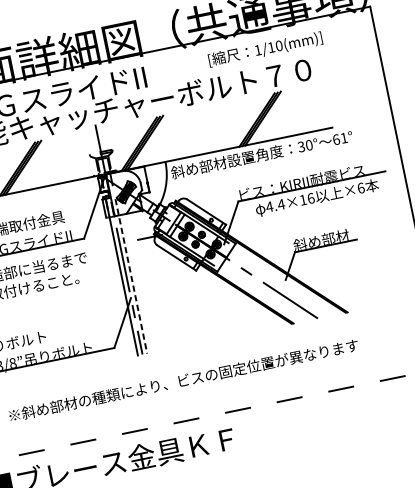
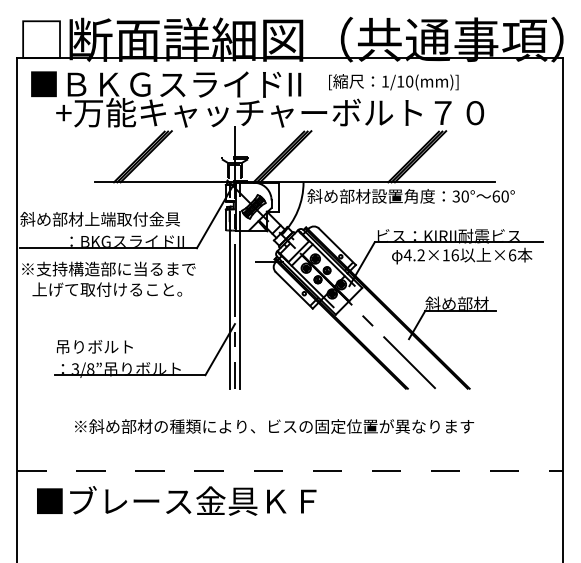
text: (265, 49) -> (393, 82), moved
text: (343, 138) -> (504, 196), 61° -> 60°
text: (281, 204) -> (421, 255), 4.4×16 -> 4.2×16
line: (131, 276) -> (240, 300), dashed -> solid

